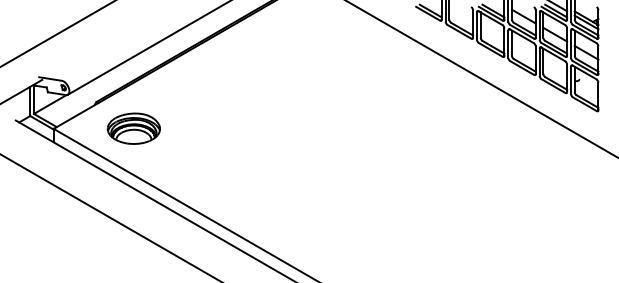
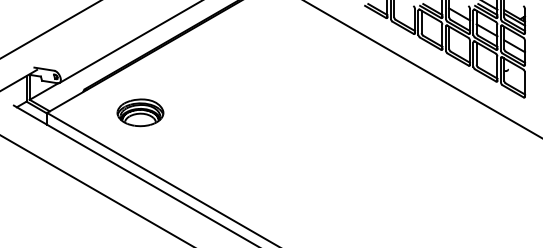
part: (133, 128) -> (140, 112), moved

